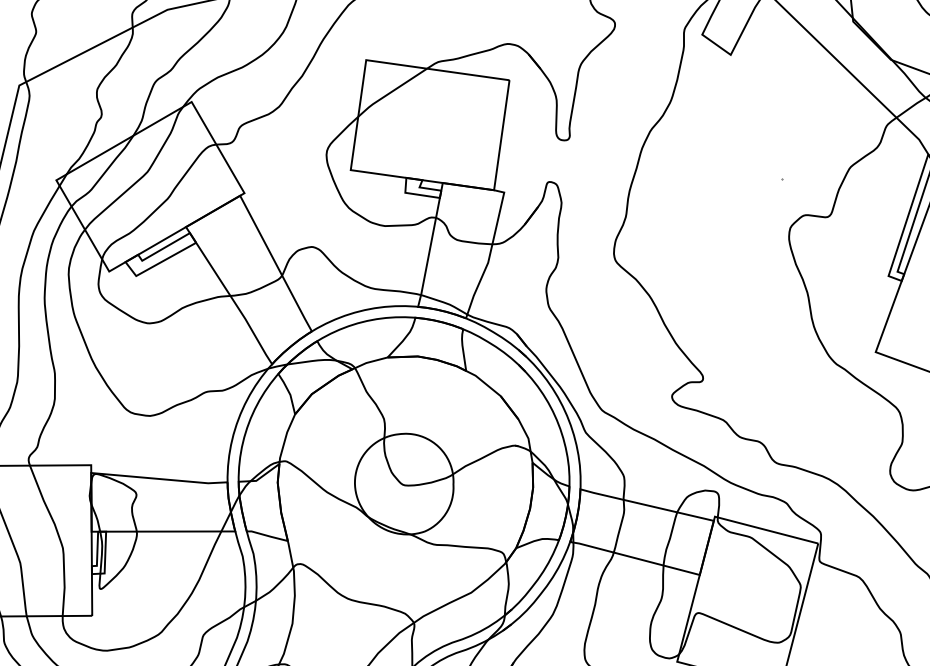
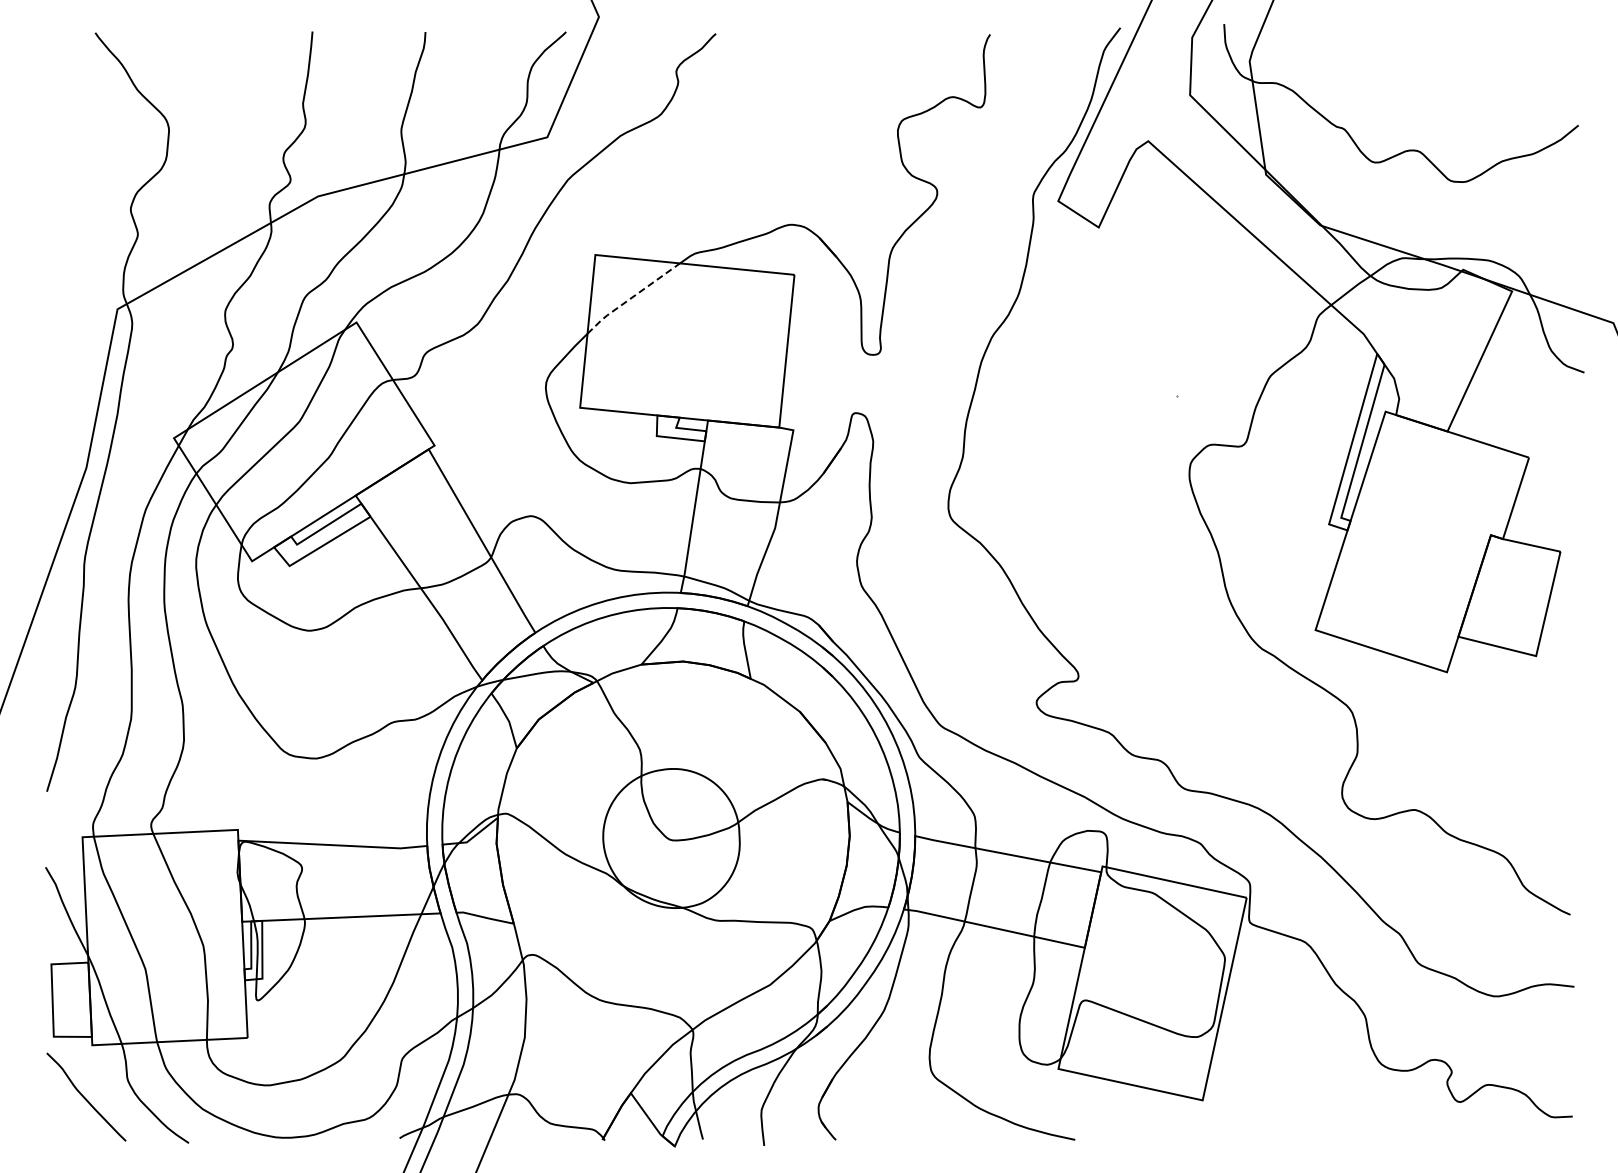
line: (391, 92) -> (631, 298), solid -> dashed

